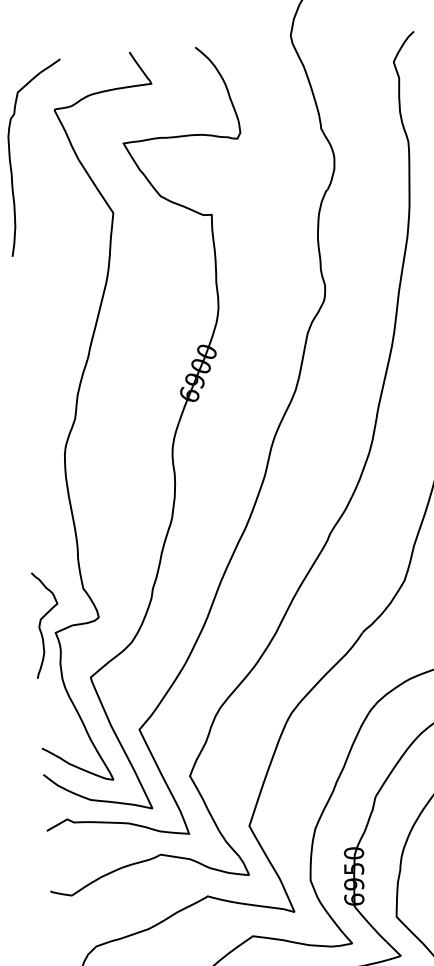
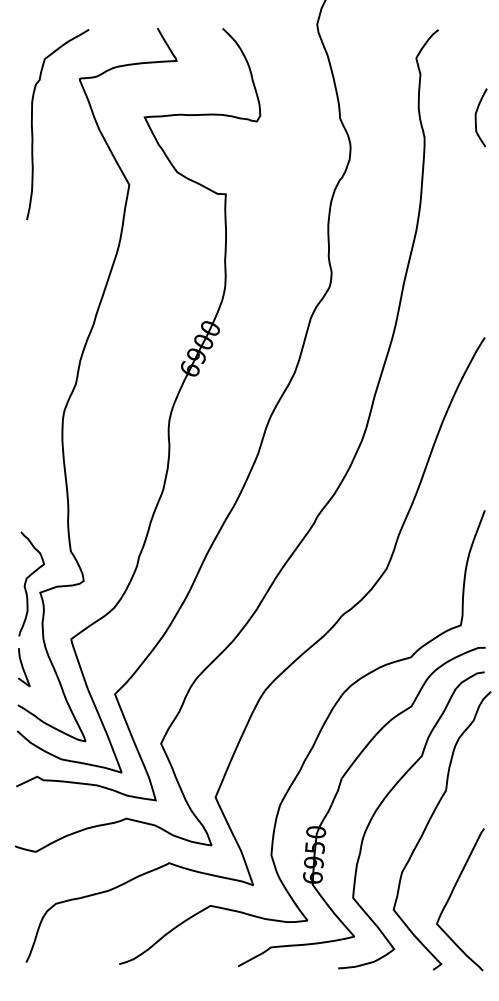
curve: (44, 709) -> (23, 667), added

